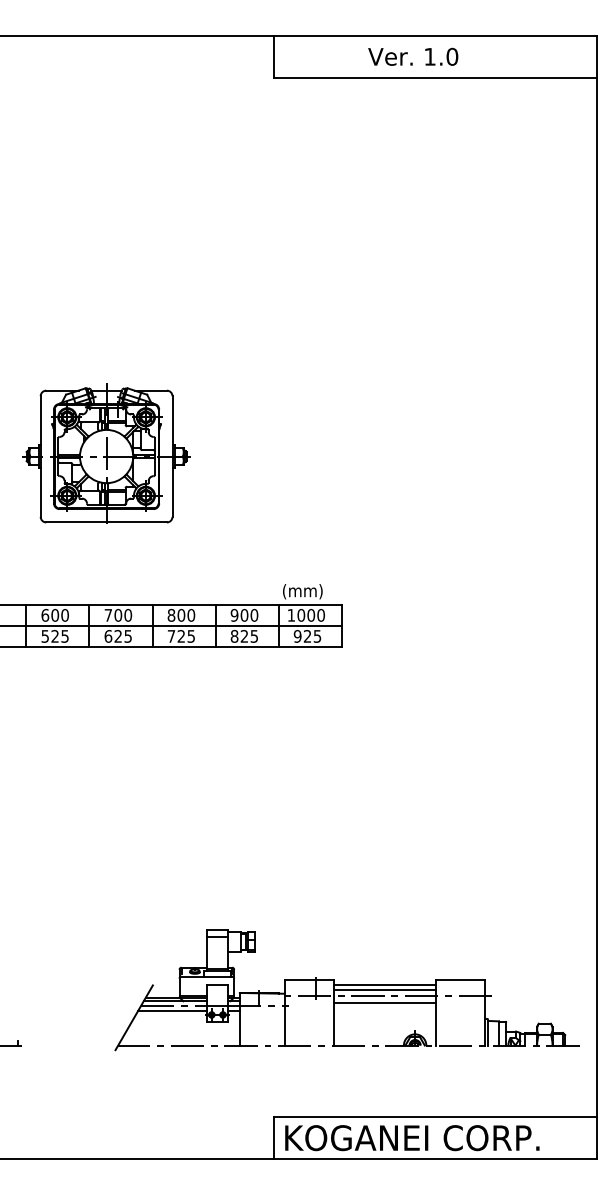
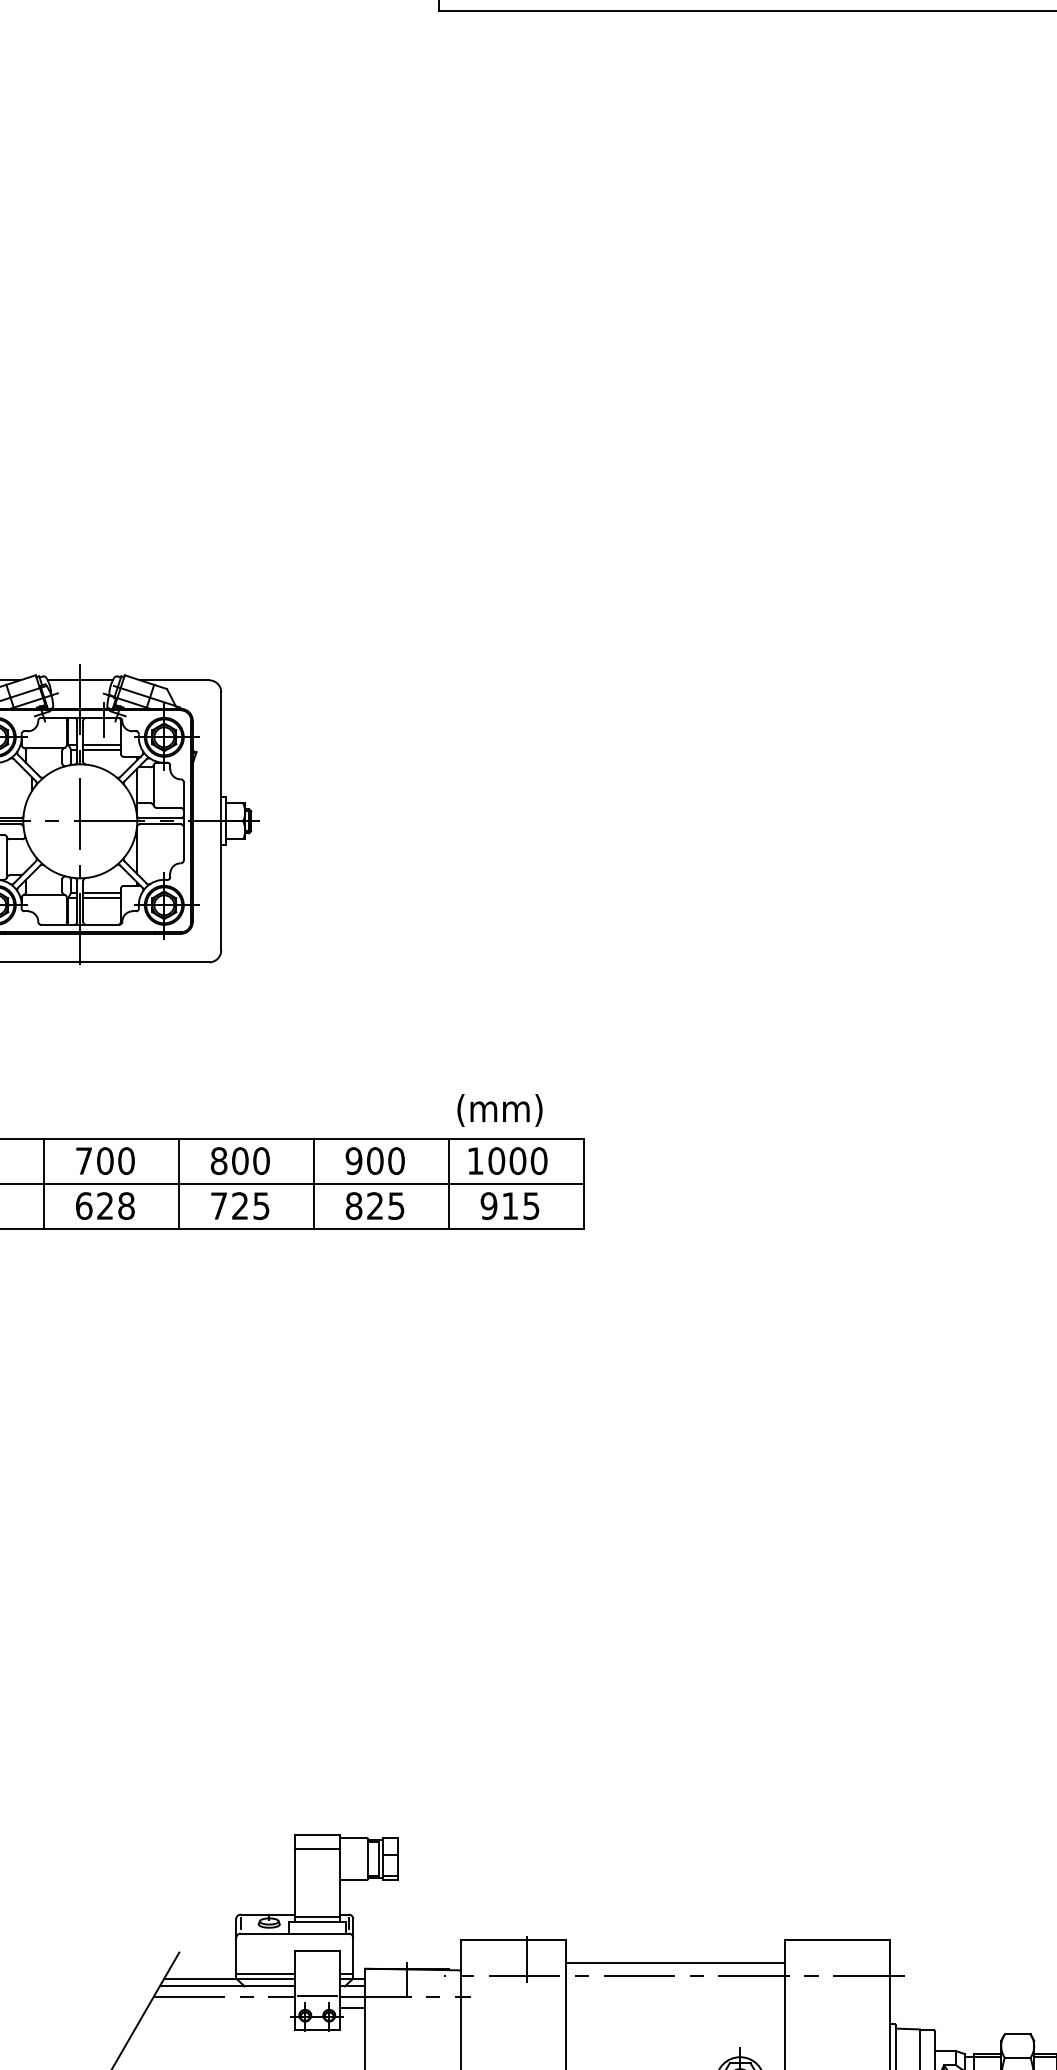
text: (128, 636) -> (127, 1206), 625 -> 628
text: (307, 636) -> (509, 1206), 925 -> 915
line: (384, 984) -> (674, 1950), removed
line: (384, 1002) -> (674, 1989), removed
line: (171, 1011) -> (219, 2008), removed

